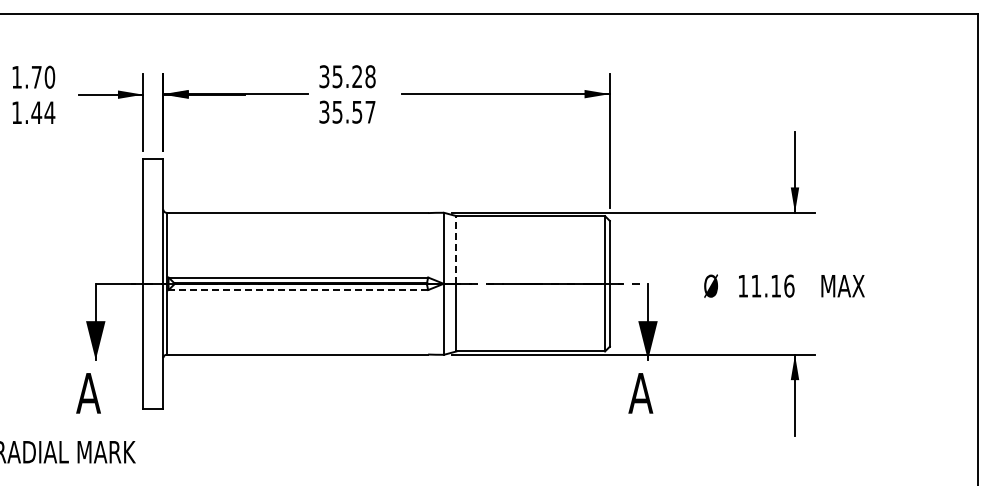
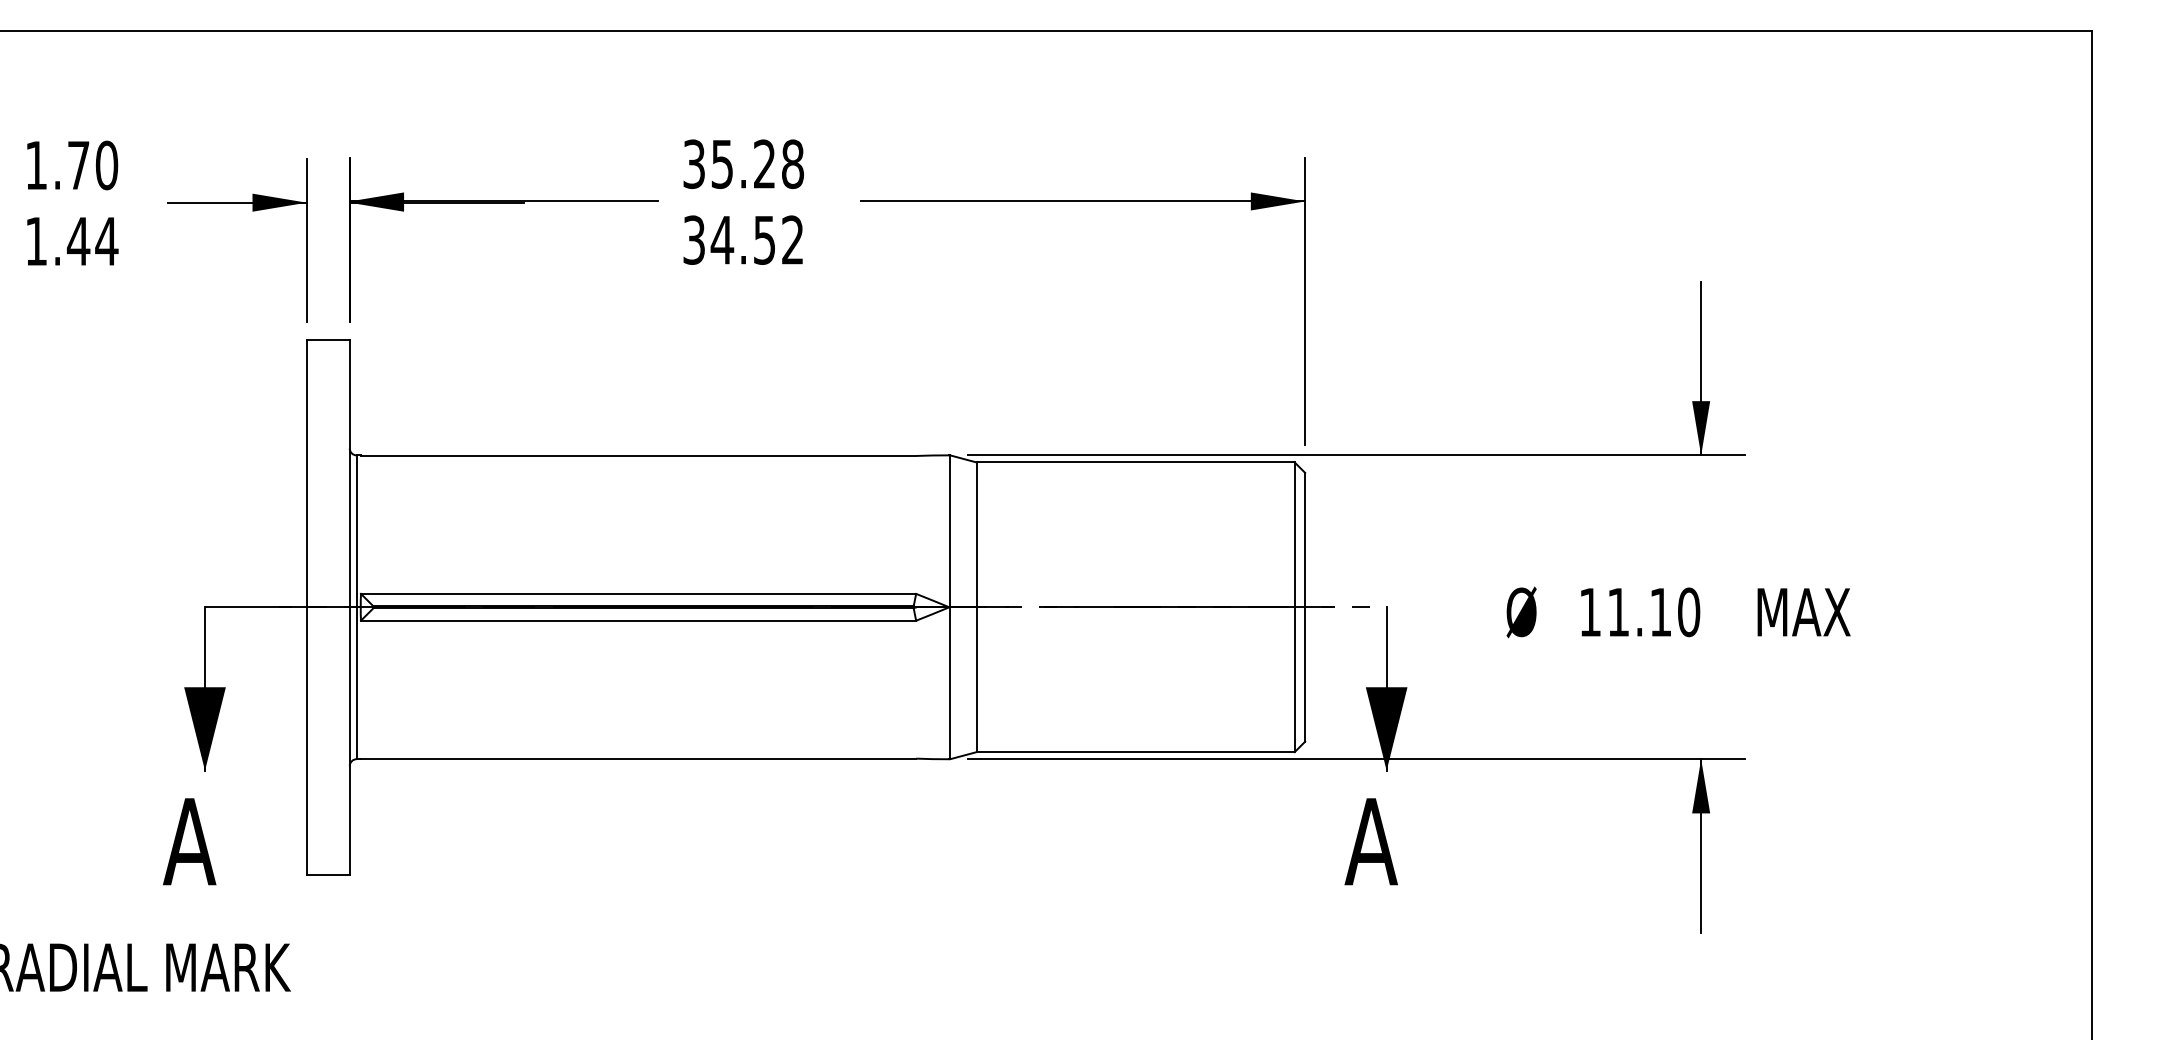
text: (353, 111) -> (756, 238), 35.57 -> 34.52
line: (456, 249) -> (976, 533), dashed -> solid
text: (789, 285) -> (1689, 610), 11.16 -> 11.10
line: (298, 290) -> (638, 621), dashed -> solid

